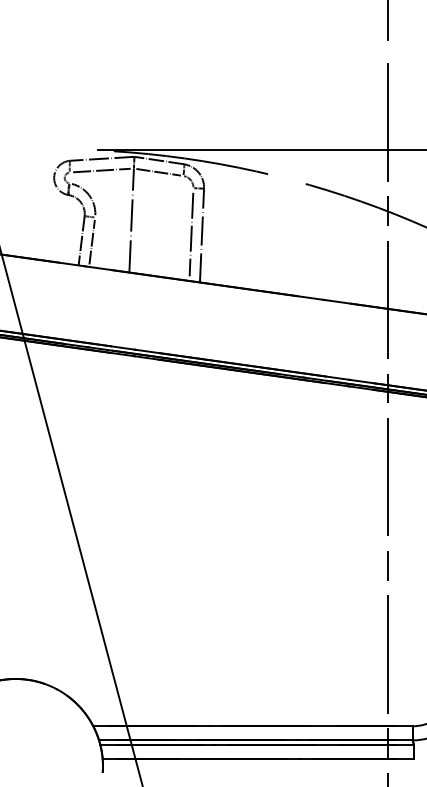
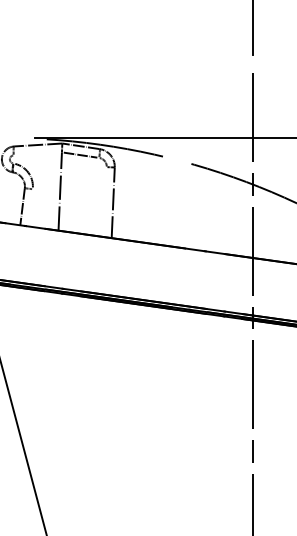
line: (101, 170) -> (37, 153), removed
line: (191, 234) -> (105, 202), removed
line: (91, 241) -> (29, 207), removed

